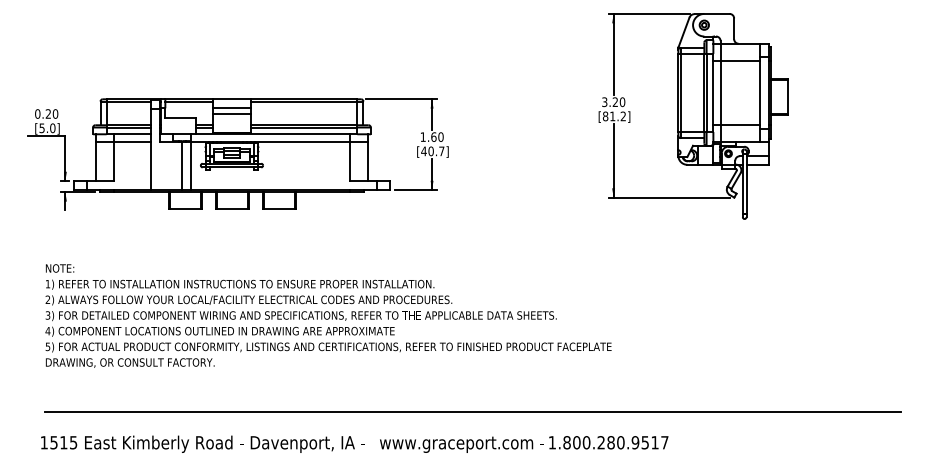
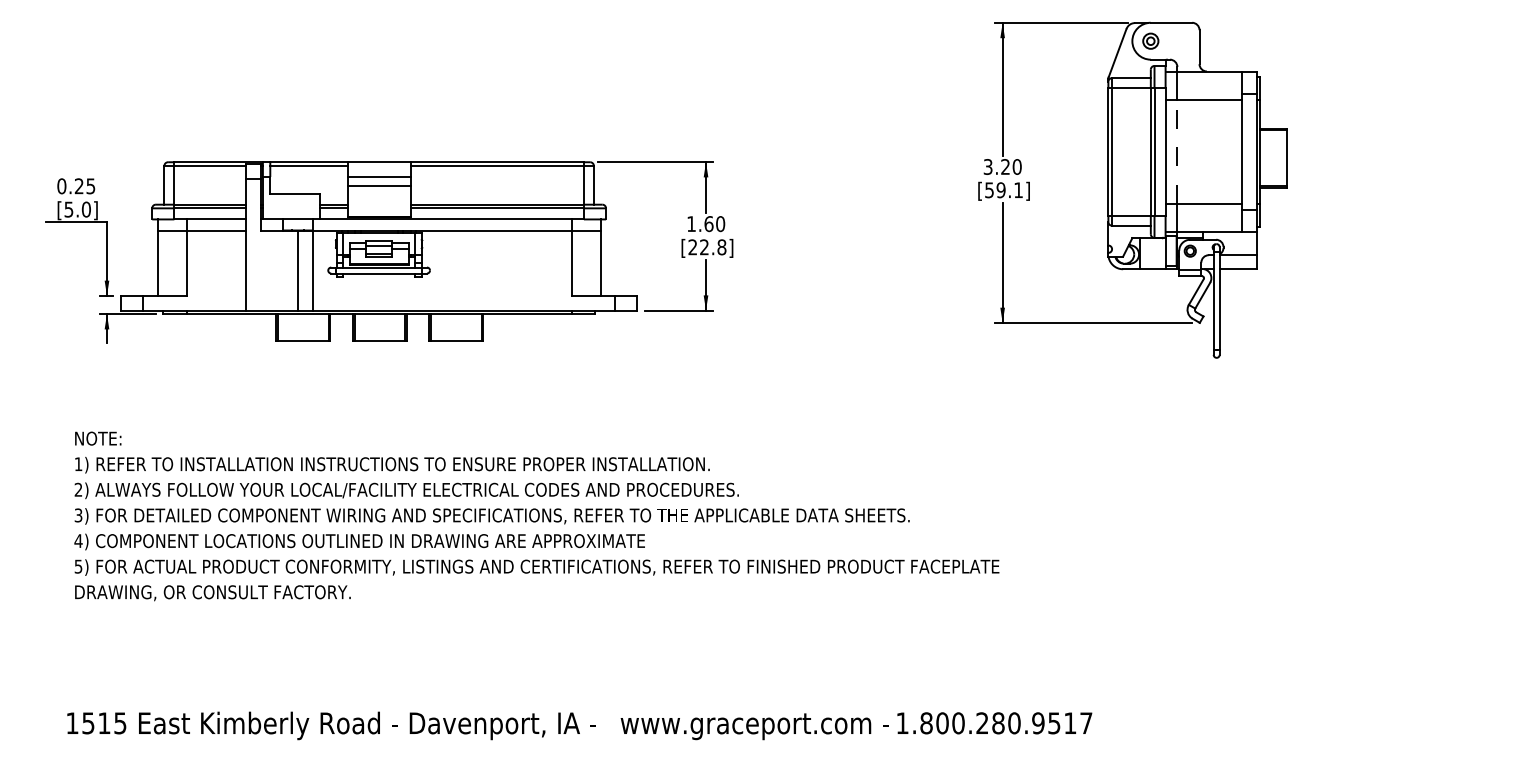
line: (720, 92) -> (1177, 151), solid -> dashed
text: (55, 113) -> (90, 185), 0.20 -> 0.25
text: (613, 116) -> (1002, 190), [81.2] -> [59.1]
text: (432, 151) -> (706, 247), [40.7] -> [22.8]
line: (472, 411) -> (772, 672), removed

